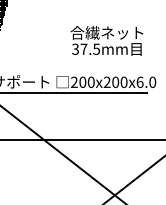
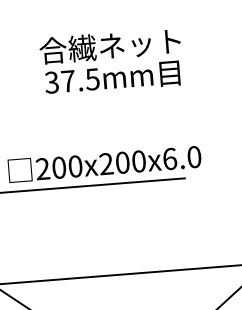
text: (106, 40) -> (110, 60), moved

